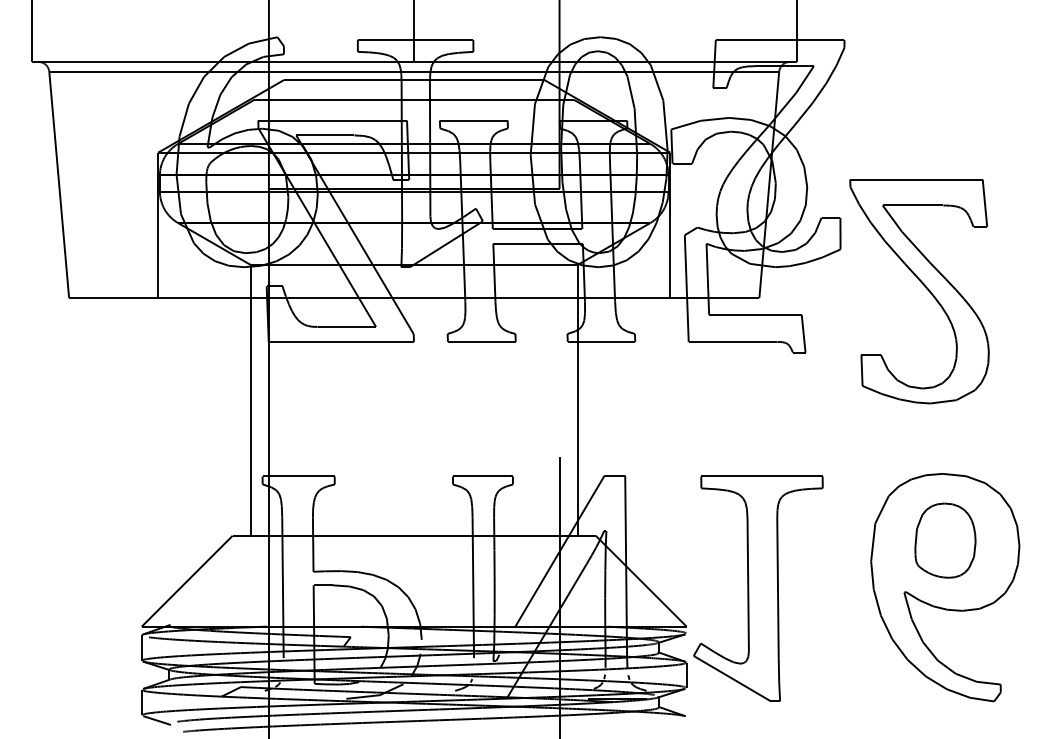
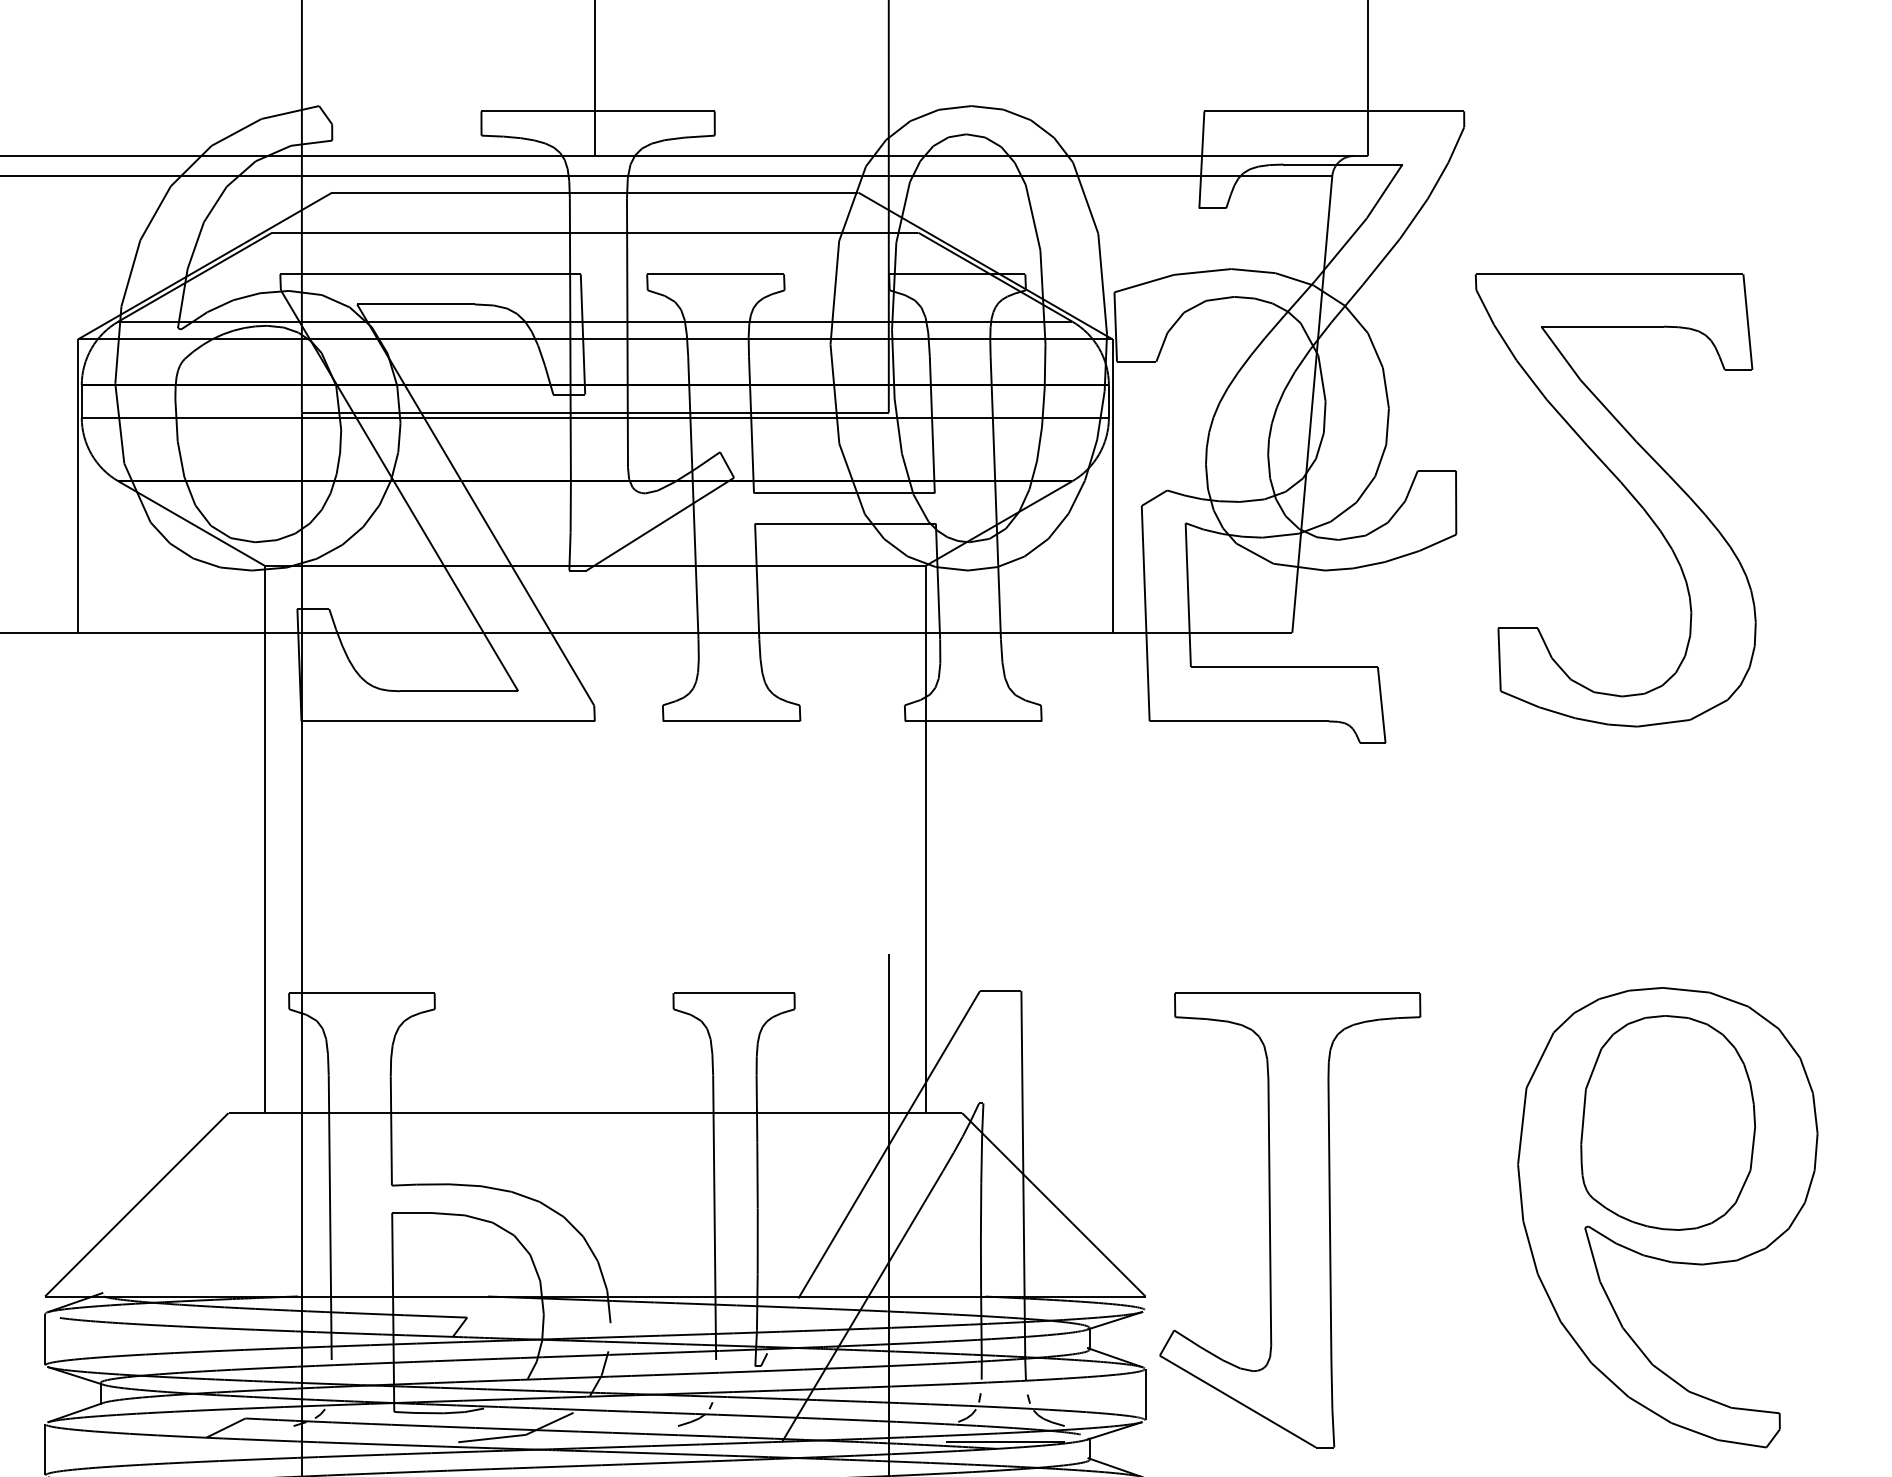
part: (925, 288) -> (1627, 494), moved
part: (945, 540) -> (1668, 1122), size x1.43

